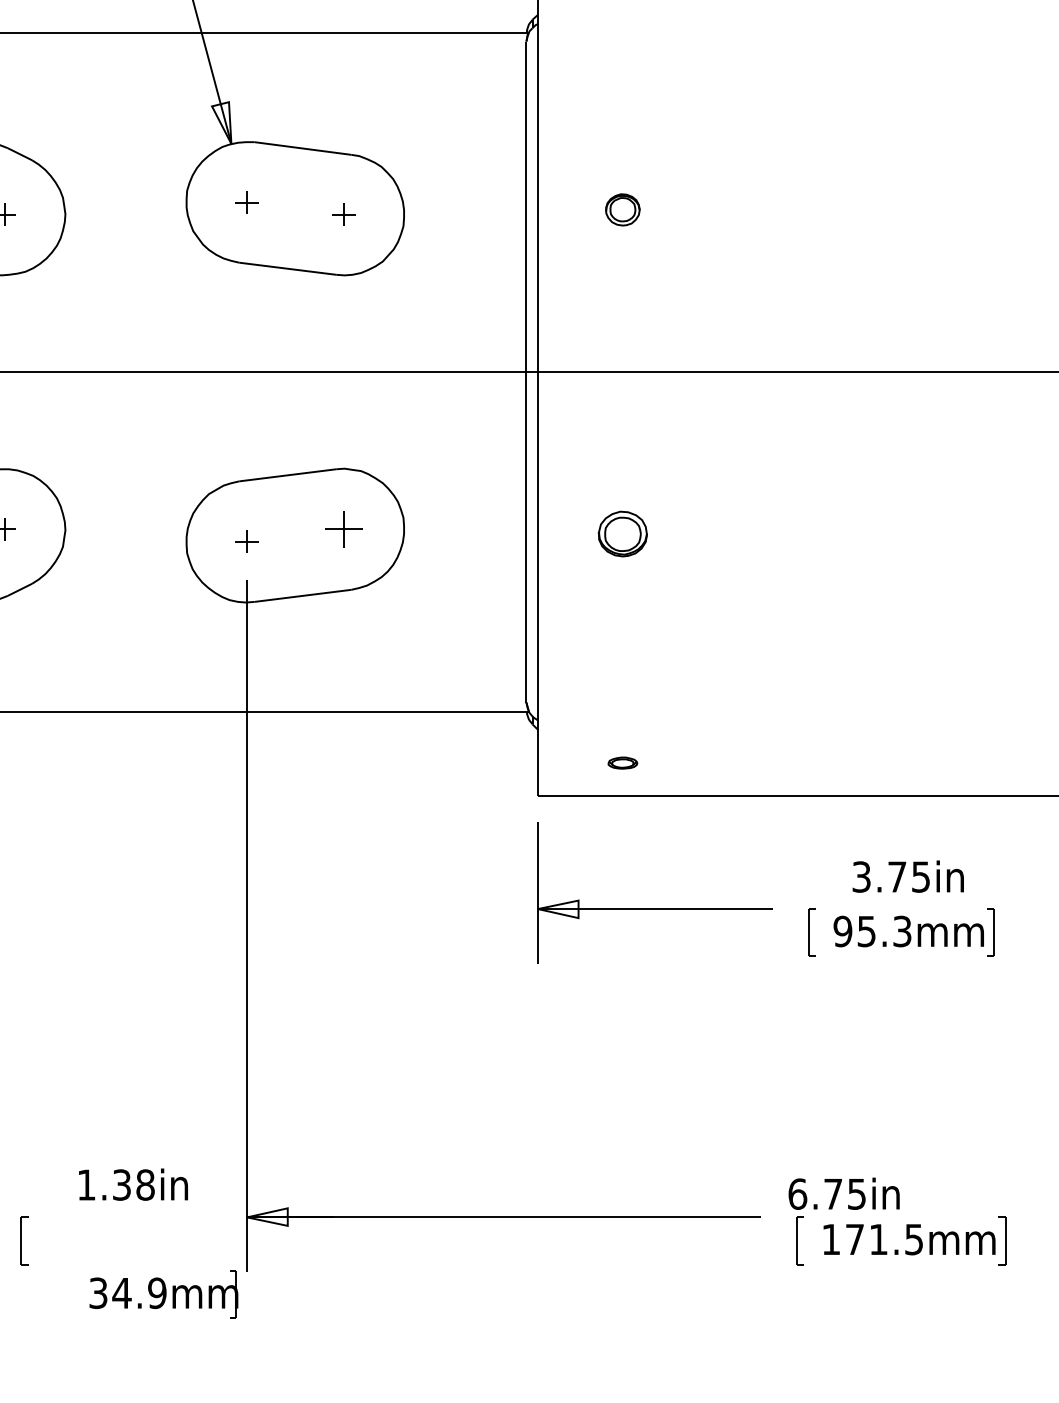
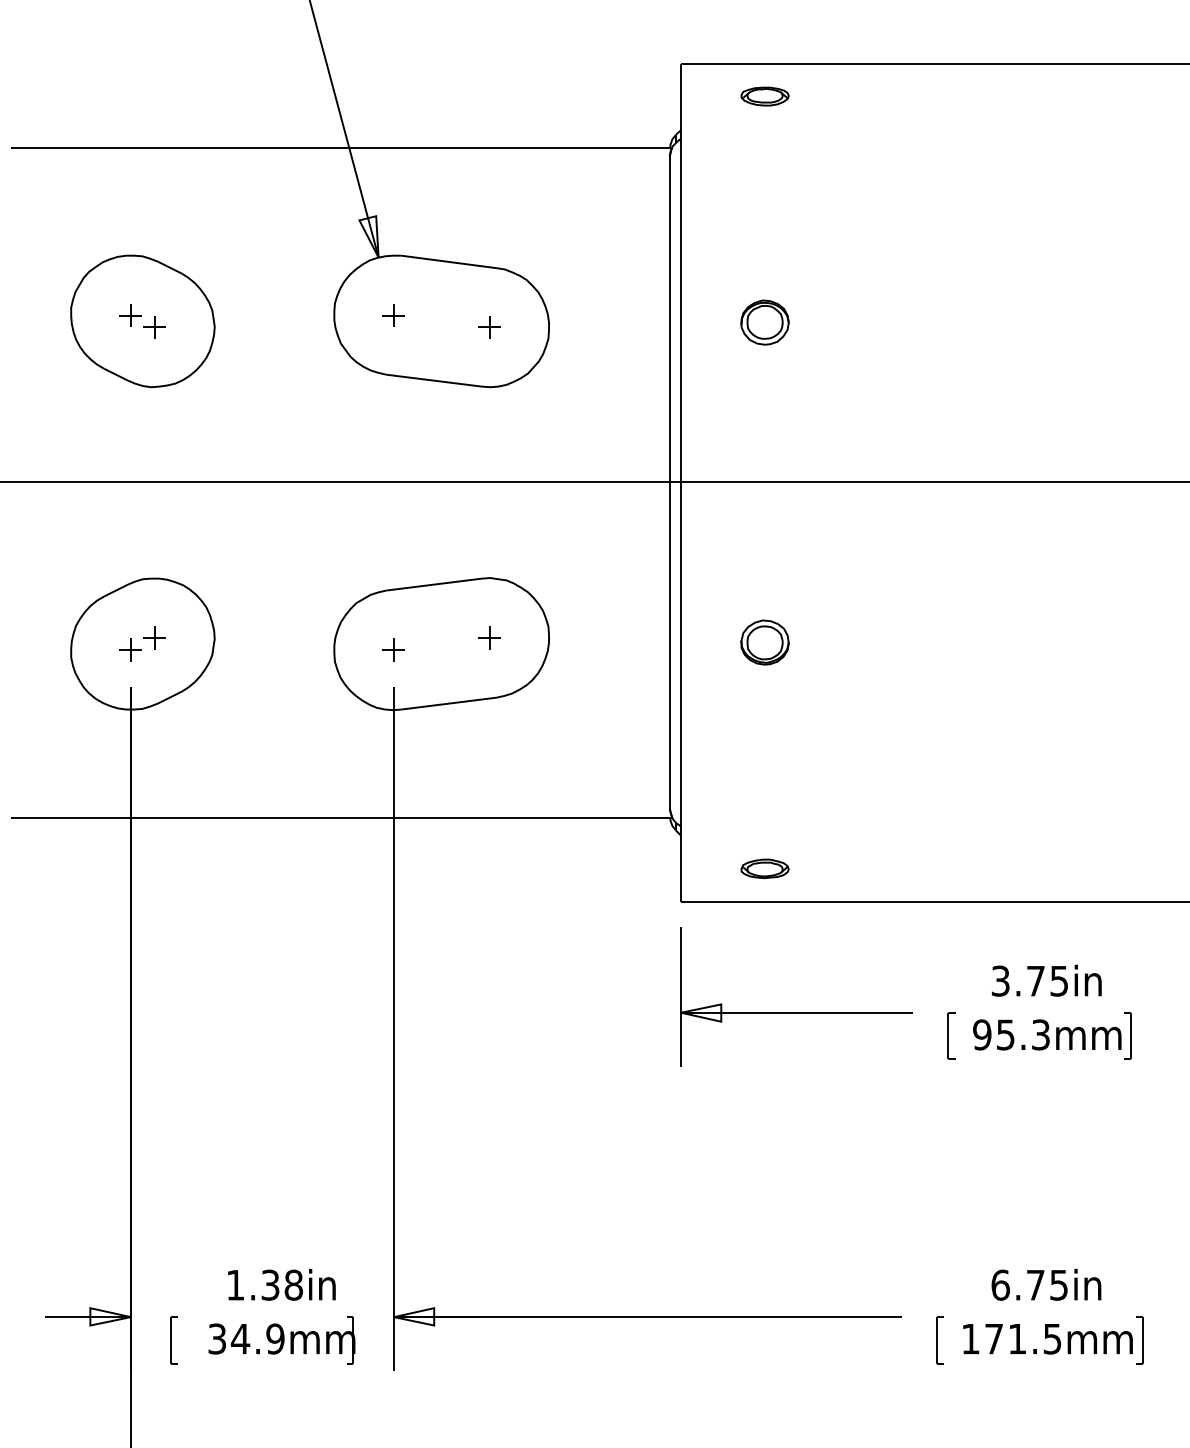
part: (622, 209) -> (764, 322), size x1.43
part: (343, 528) -> (489, 637), size x0.62
part: (622, 762) -> (764, 868), size x1.67
text: (844, 1193) -> (1046, 1284), moved
part: (163, 1294) -> (281, 1340), moved

